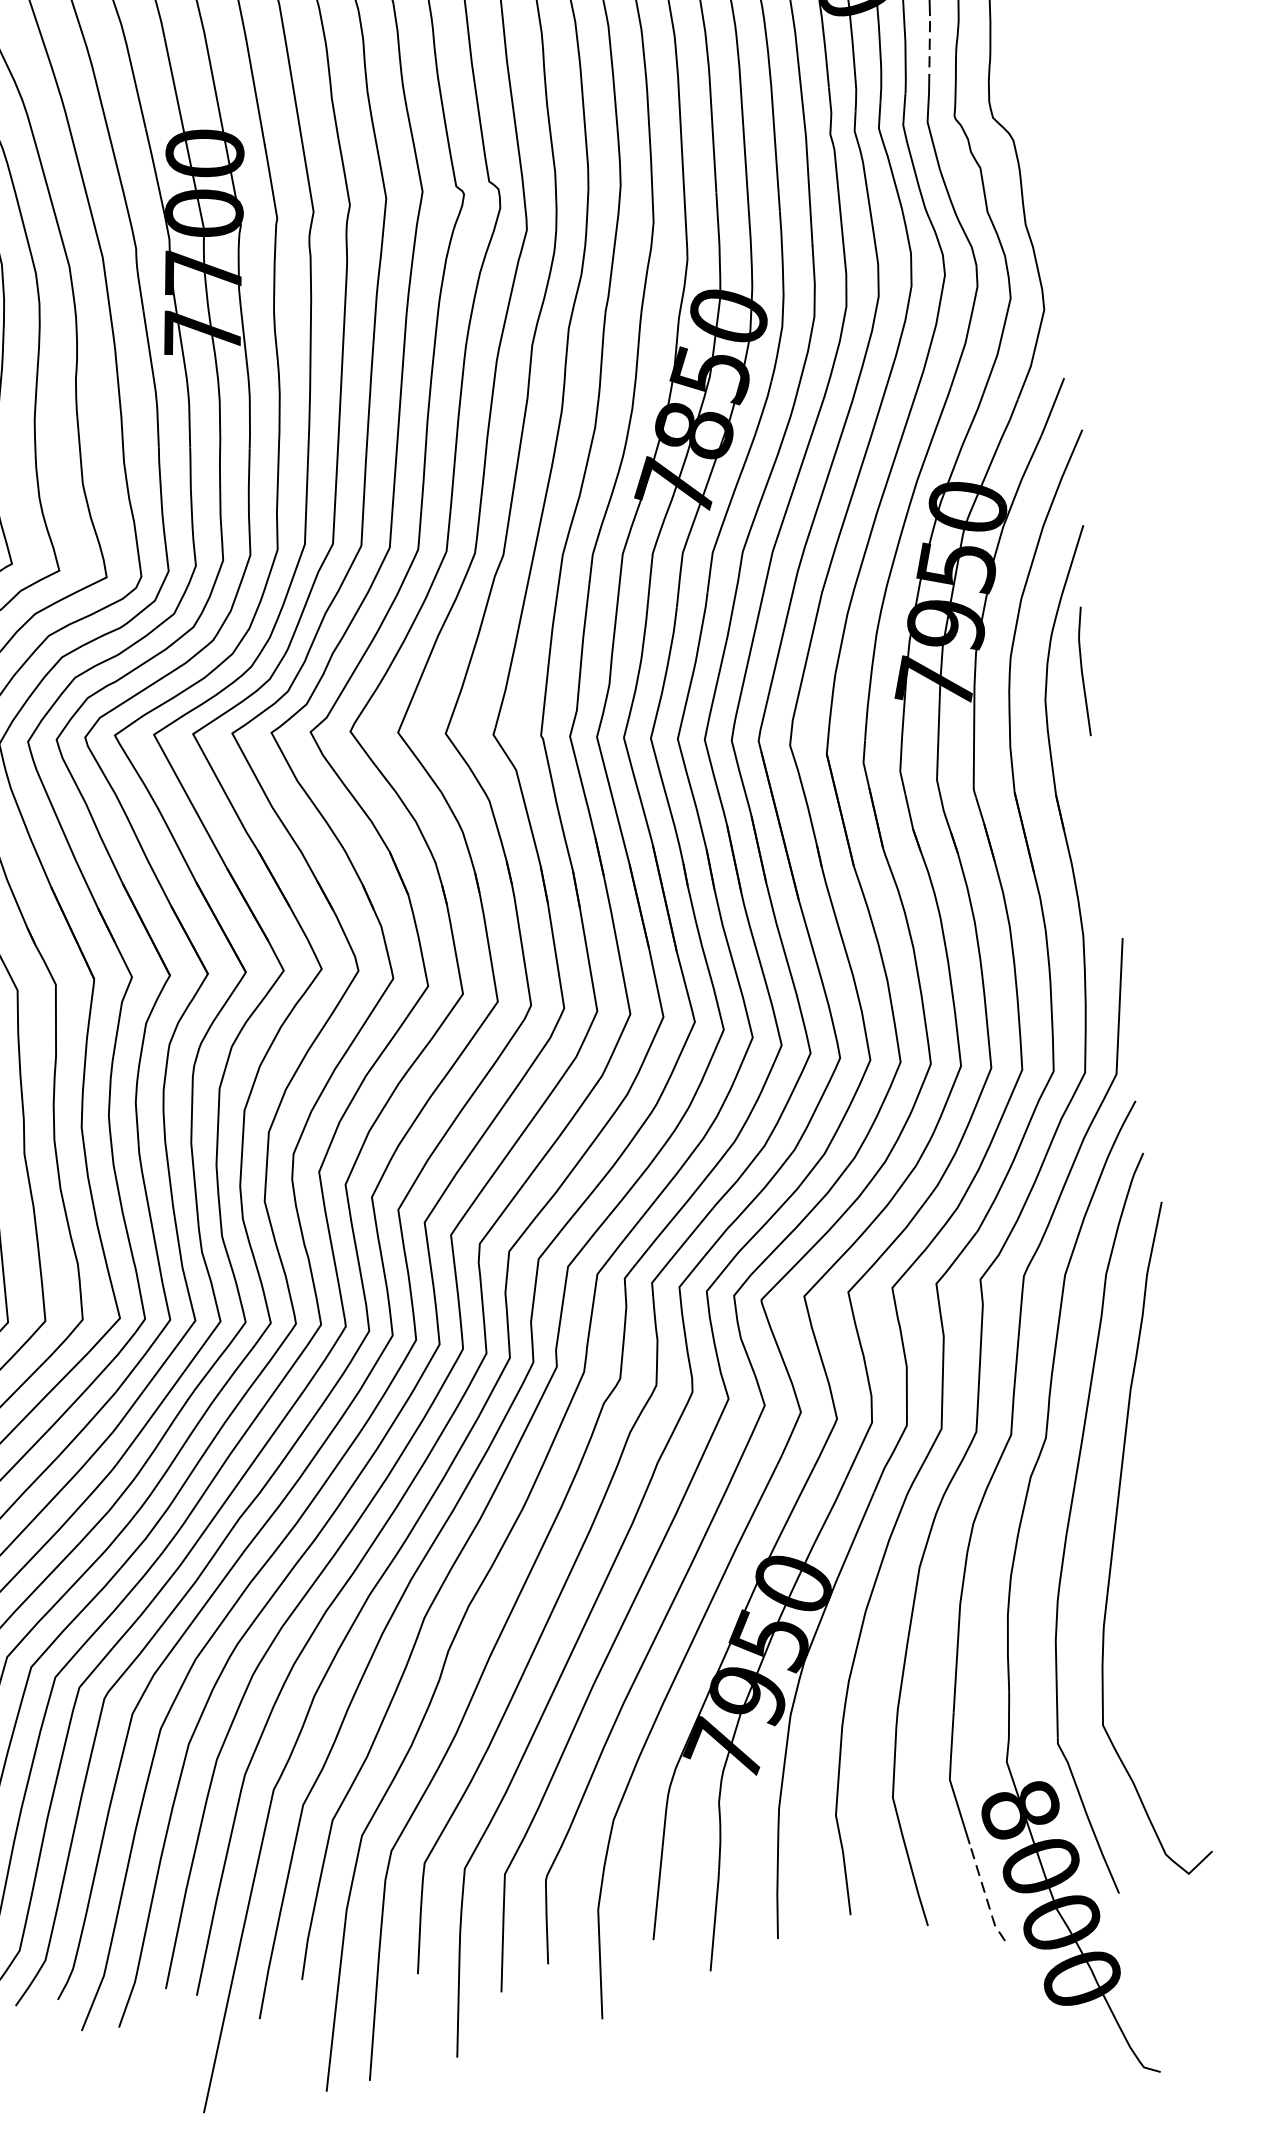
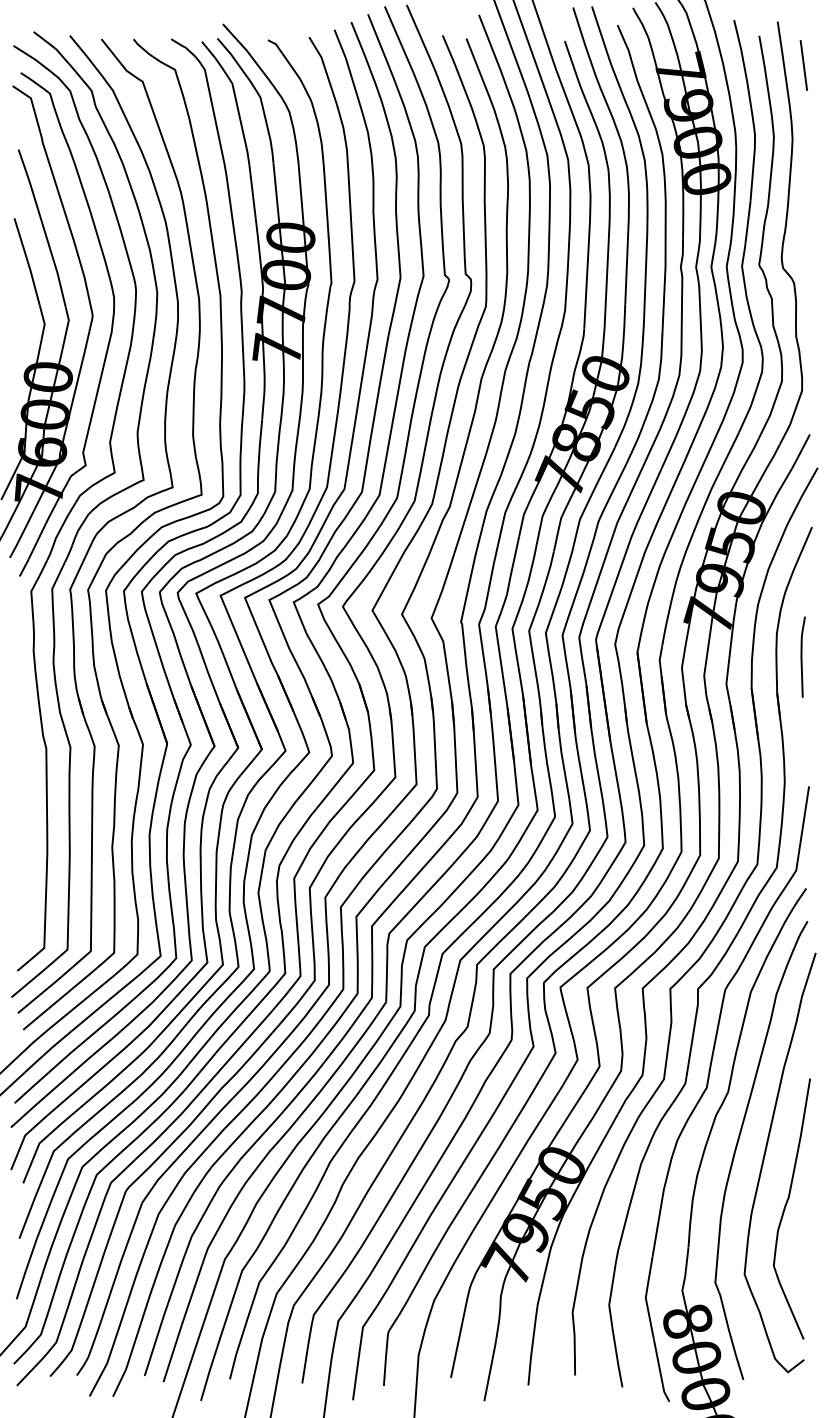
line: (930, 48) -> (748, 220), dashed -> solid
curve: (1083, 670) -> (802, 656), moved
curve: (1158, 1610) -> (786, 1206), added
line: (985, 1895) -> (660, 1372), dashed -> solid

